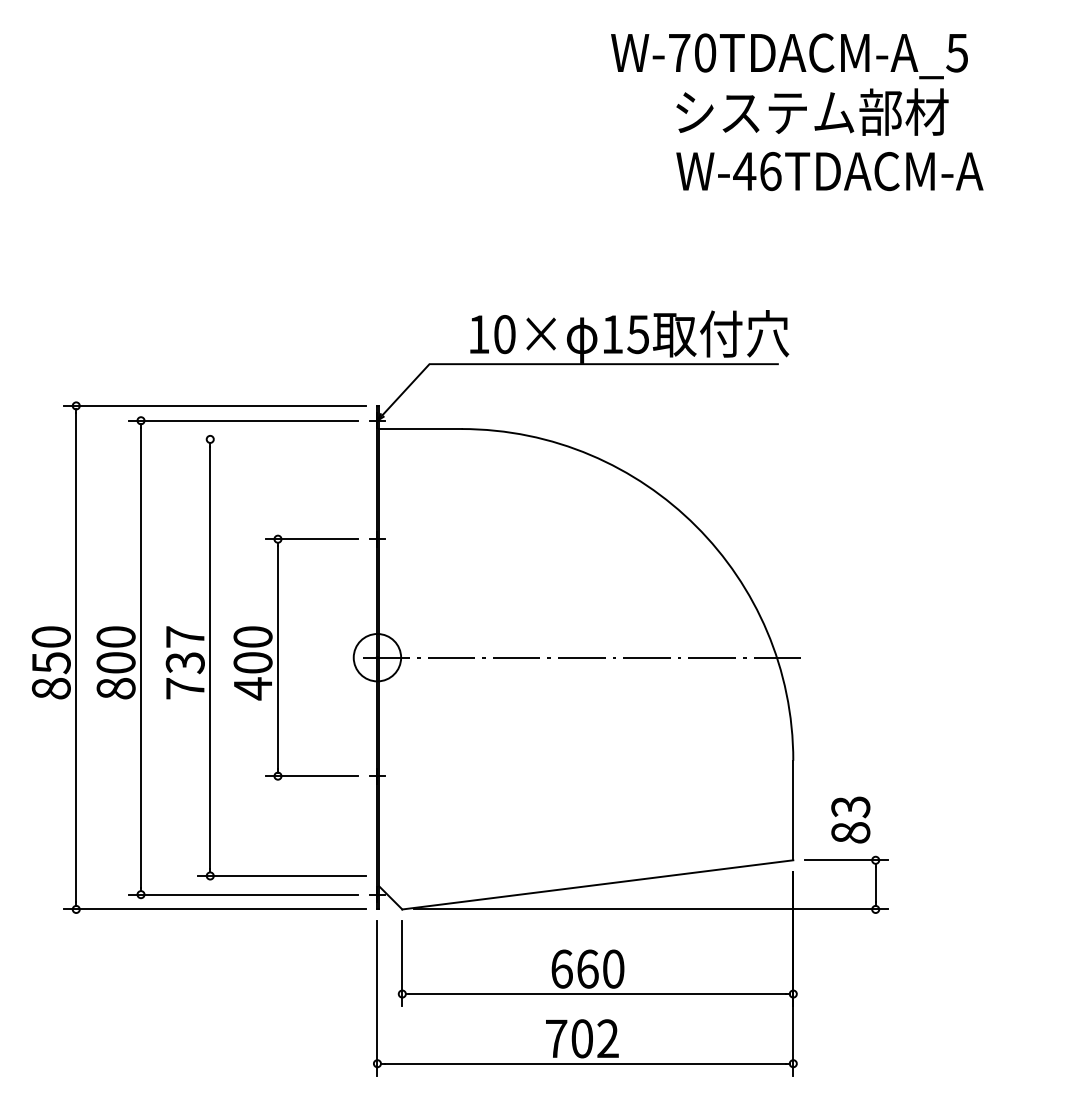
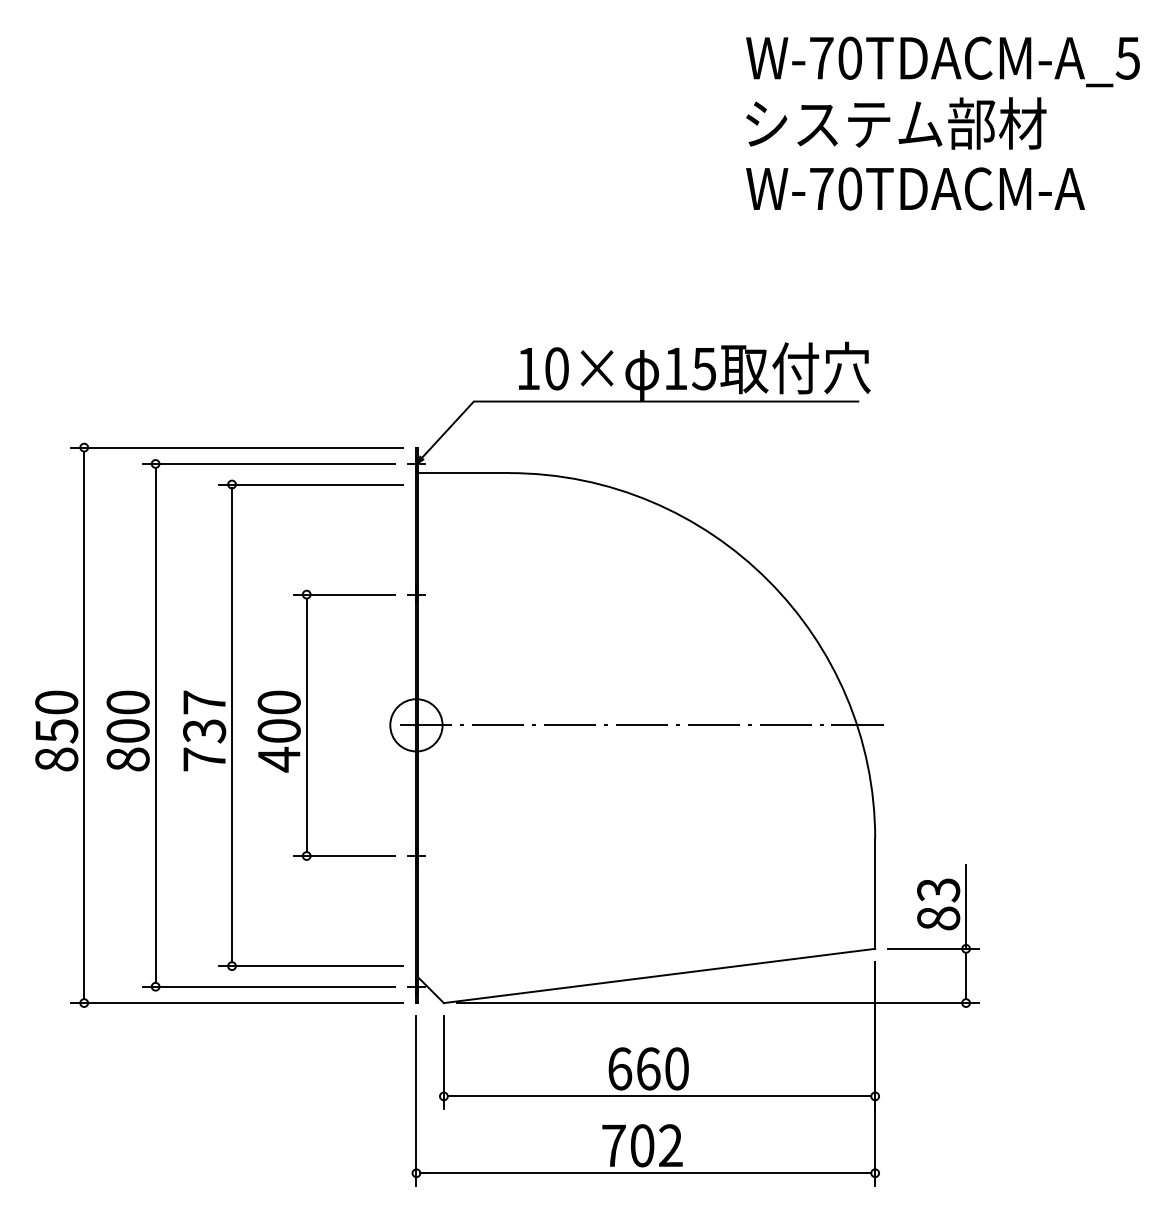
text: (789, 55) -> (942, 61), moved
text: (757, 171) -> (835, 188), W-46TDACM-A -> W-70TDACM-A
line: (281, 439) -> (310, 484), added
line: (876, 821) -> (966, 906), added

